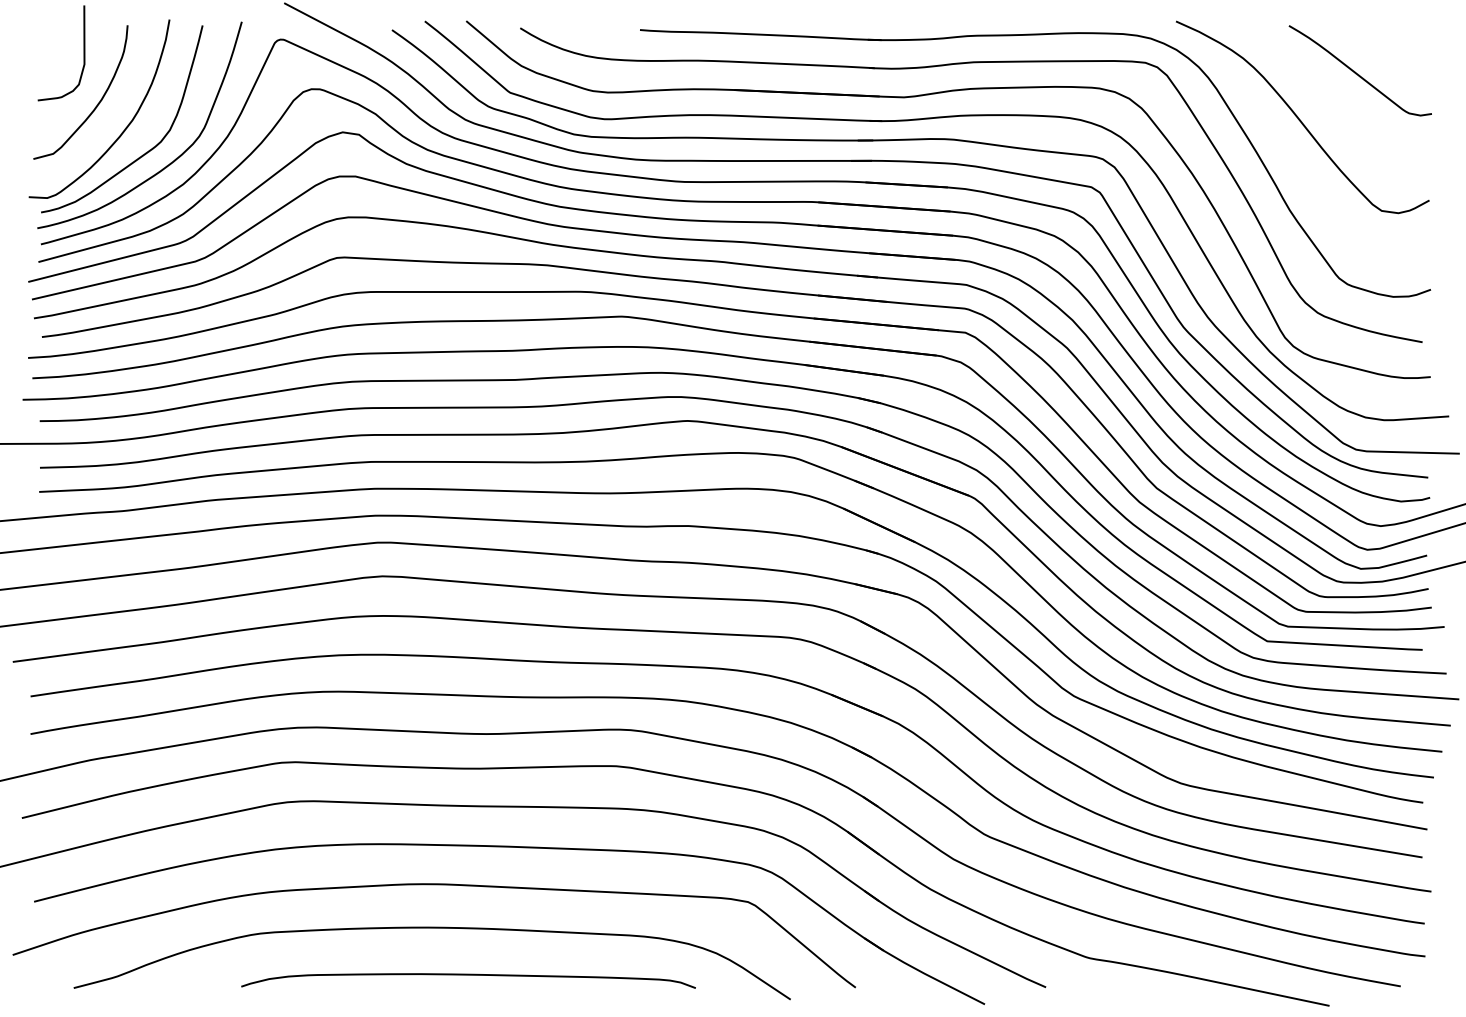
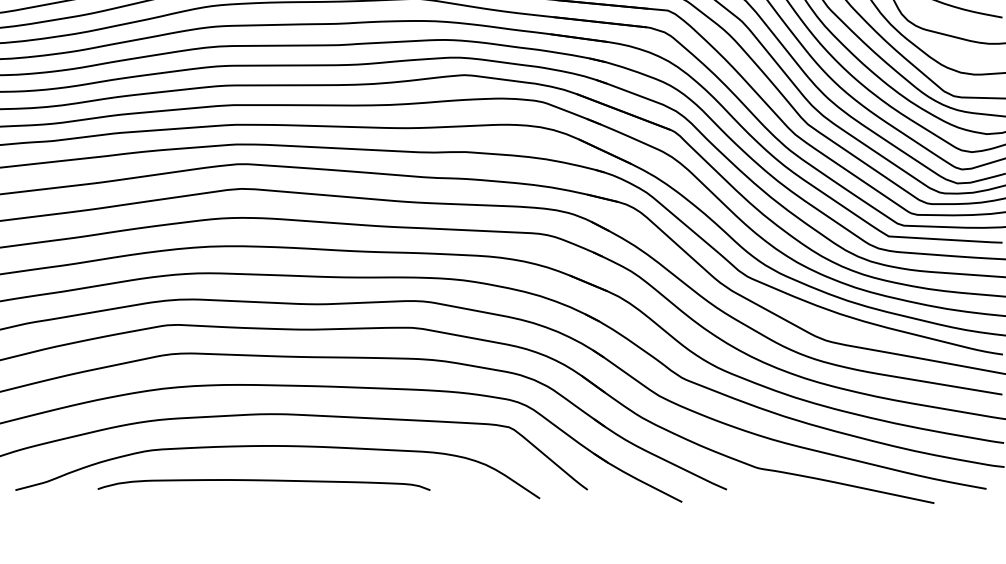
curve: (468, 975) -> (264, 480), moved

